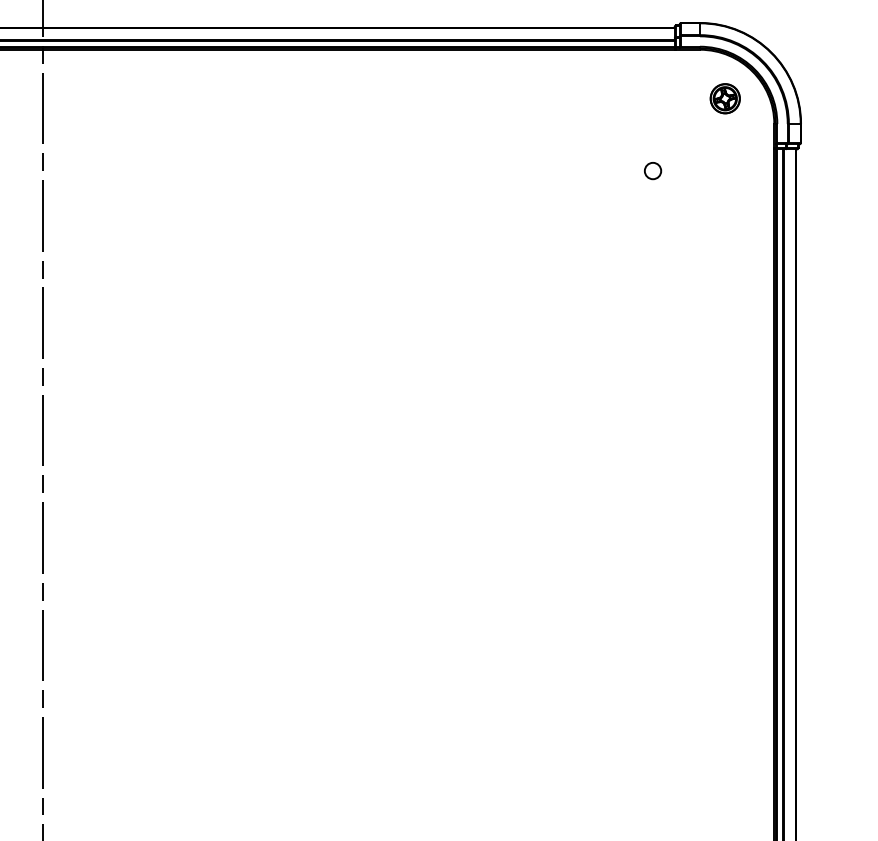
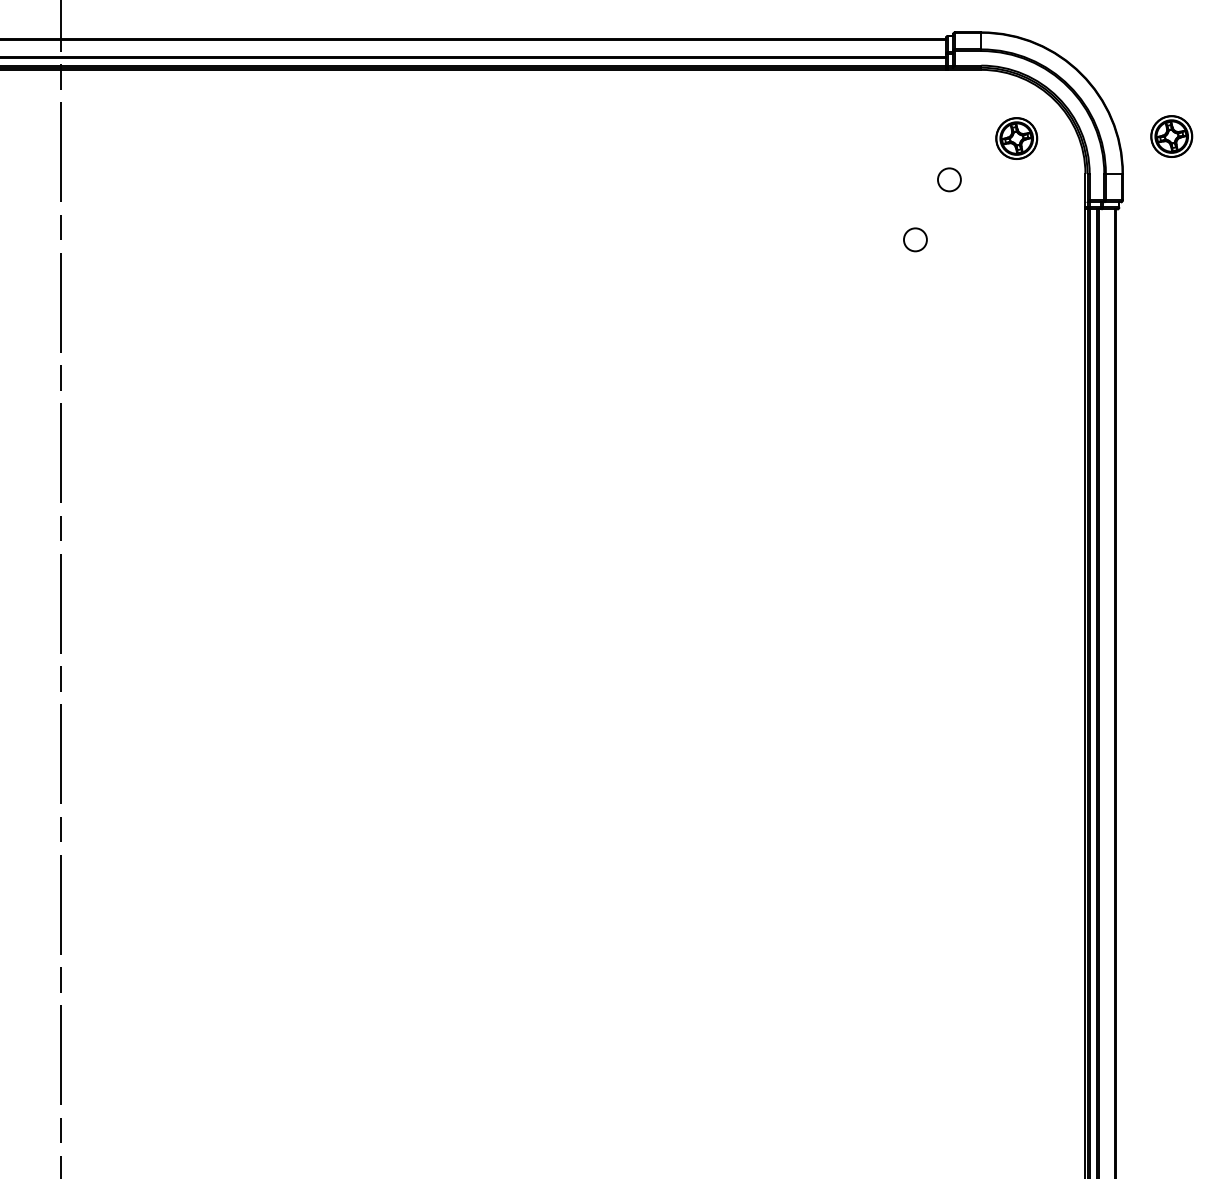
part: (835, 97) -> (1171, 136), added
circle: (677, 127) -> (949, 179), added

